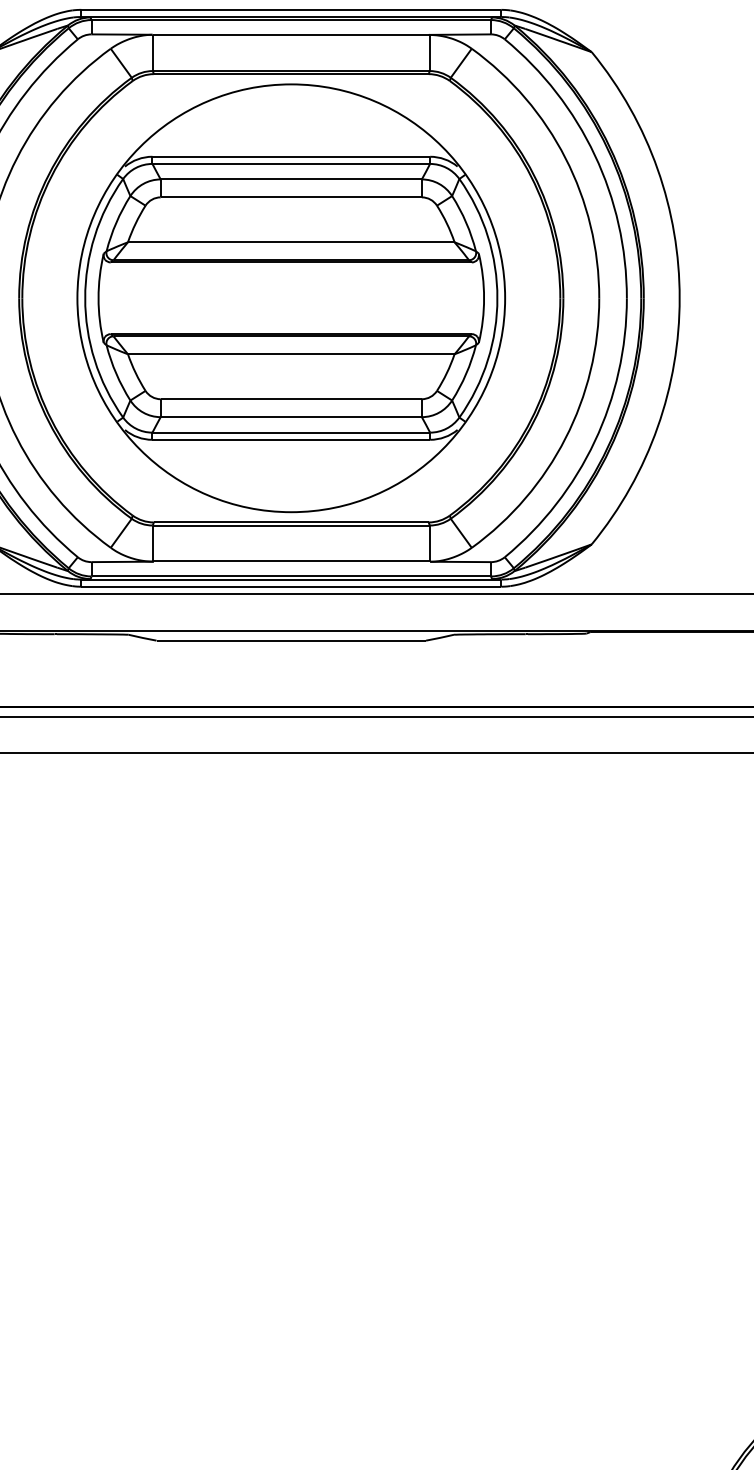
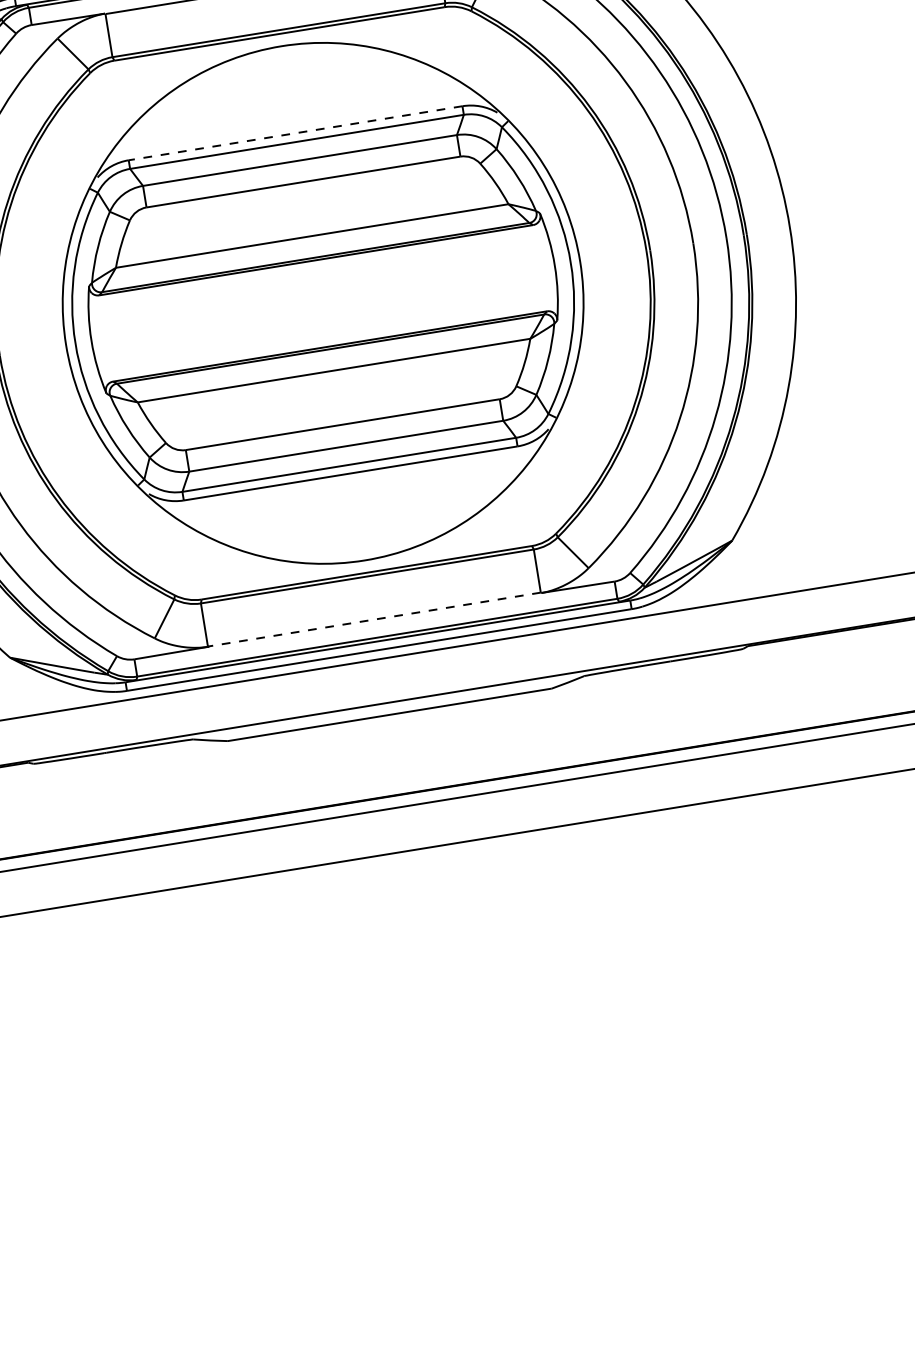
line: (291, 156) -> (295, 132), solid -> dashed
line: (290, 561) -> (373, 619), solid -> dashed

